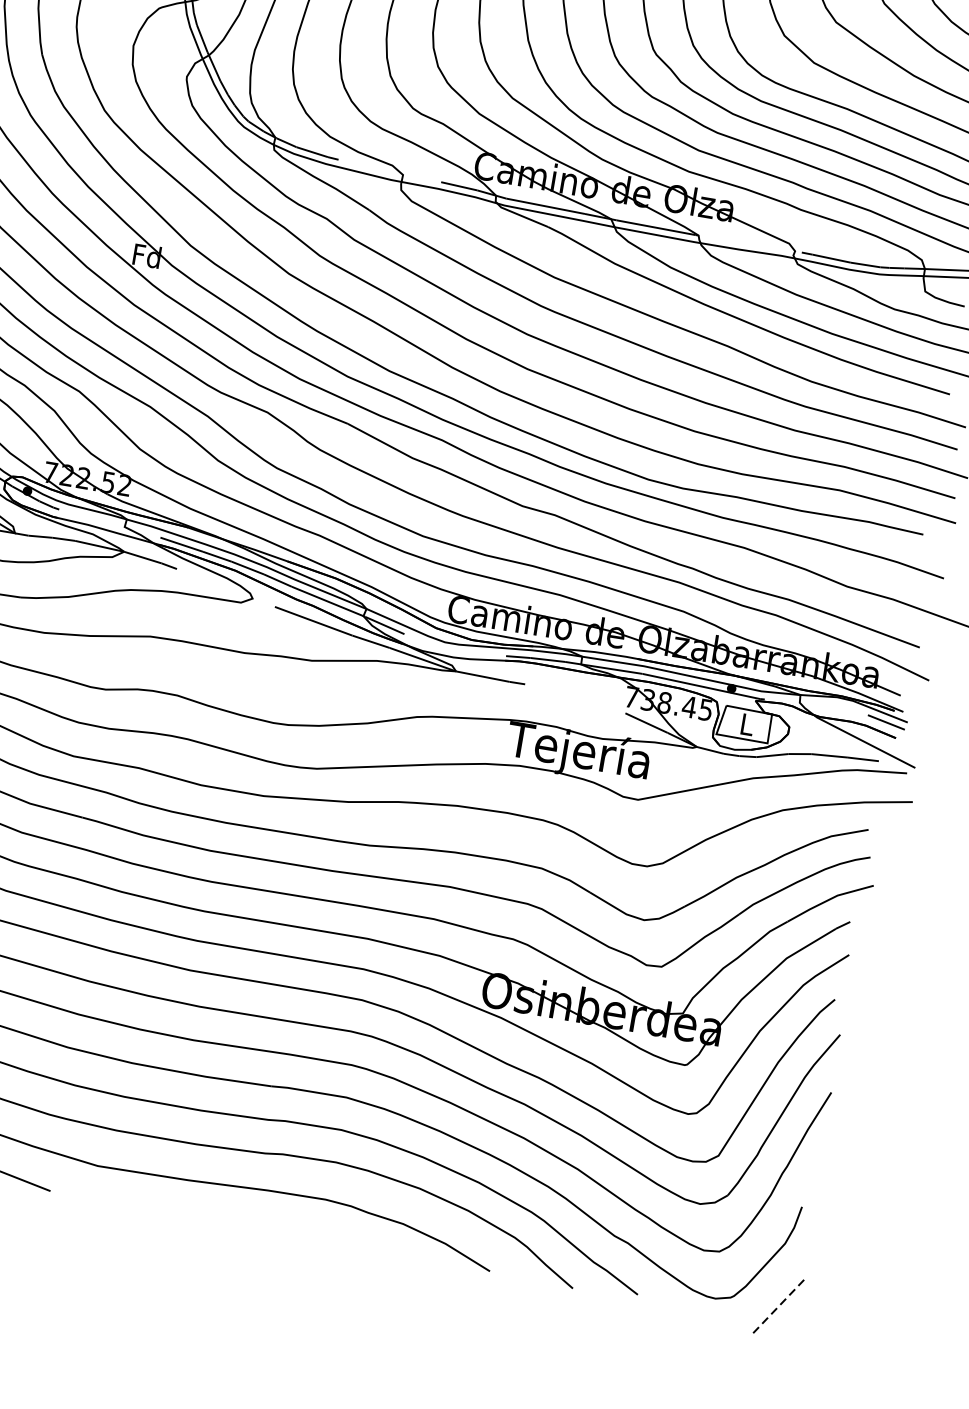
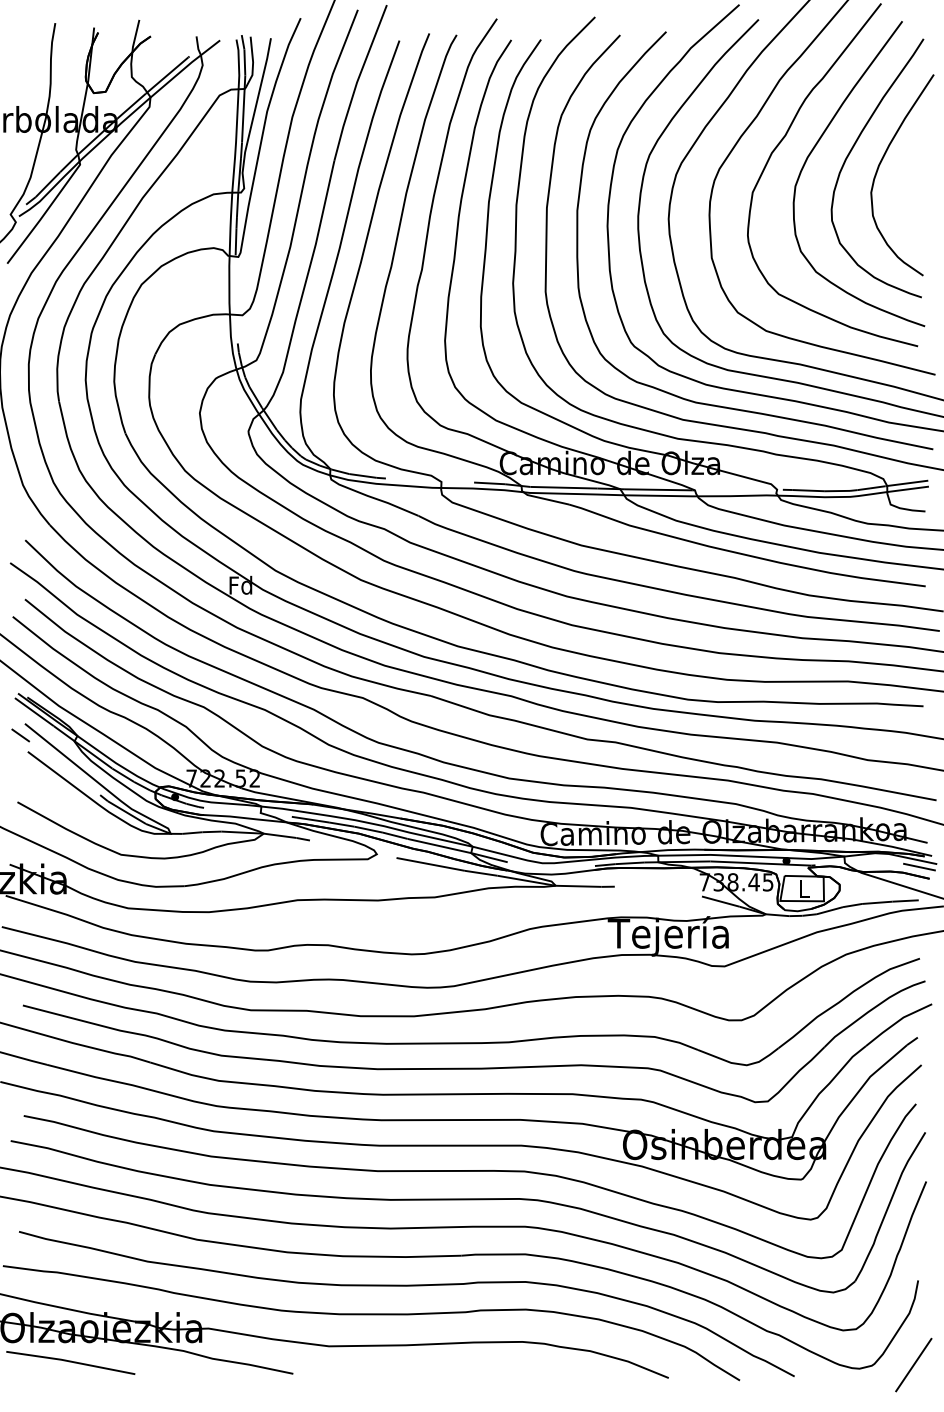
line: (780, 1304) -> (914, 1364), dashed -> solid

